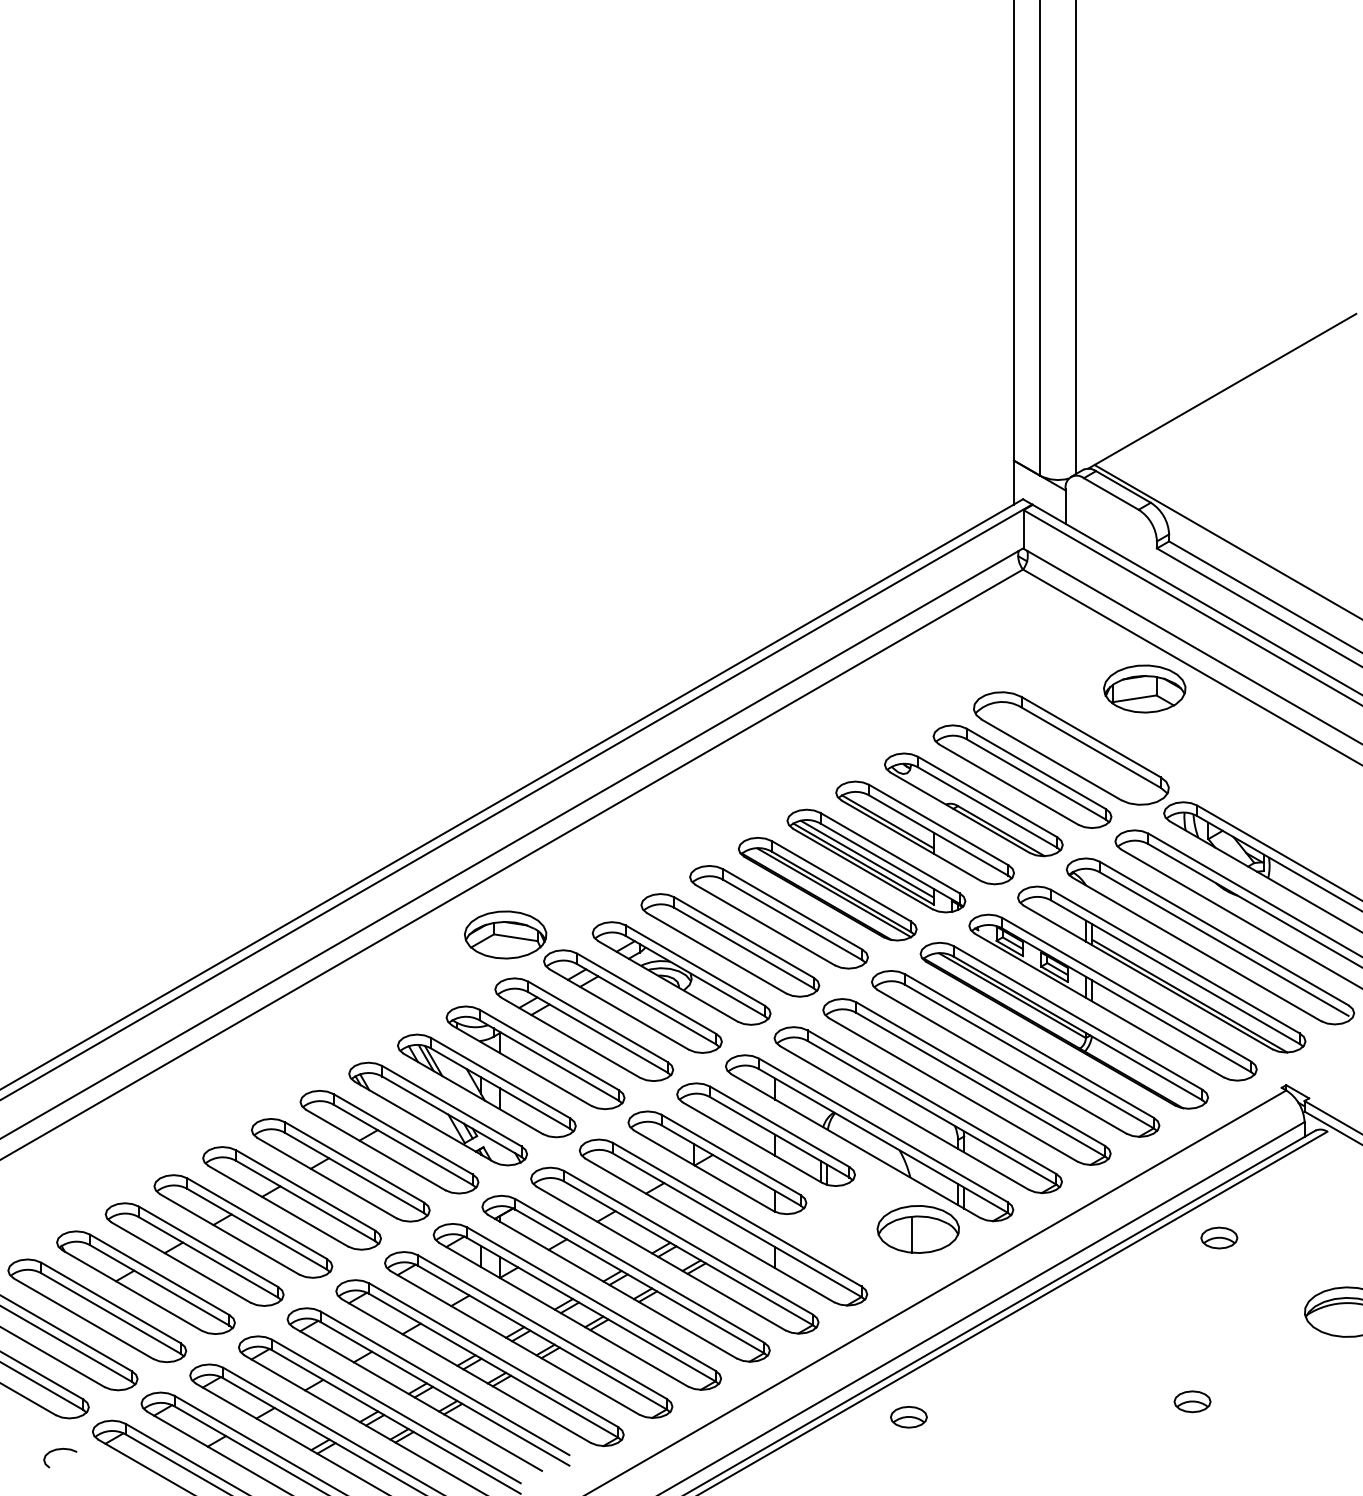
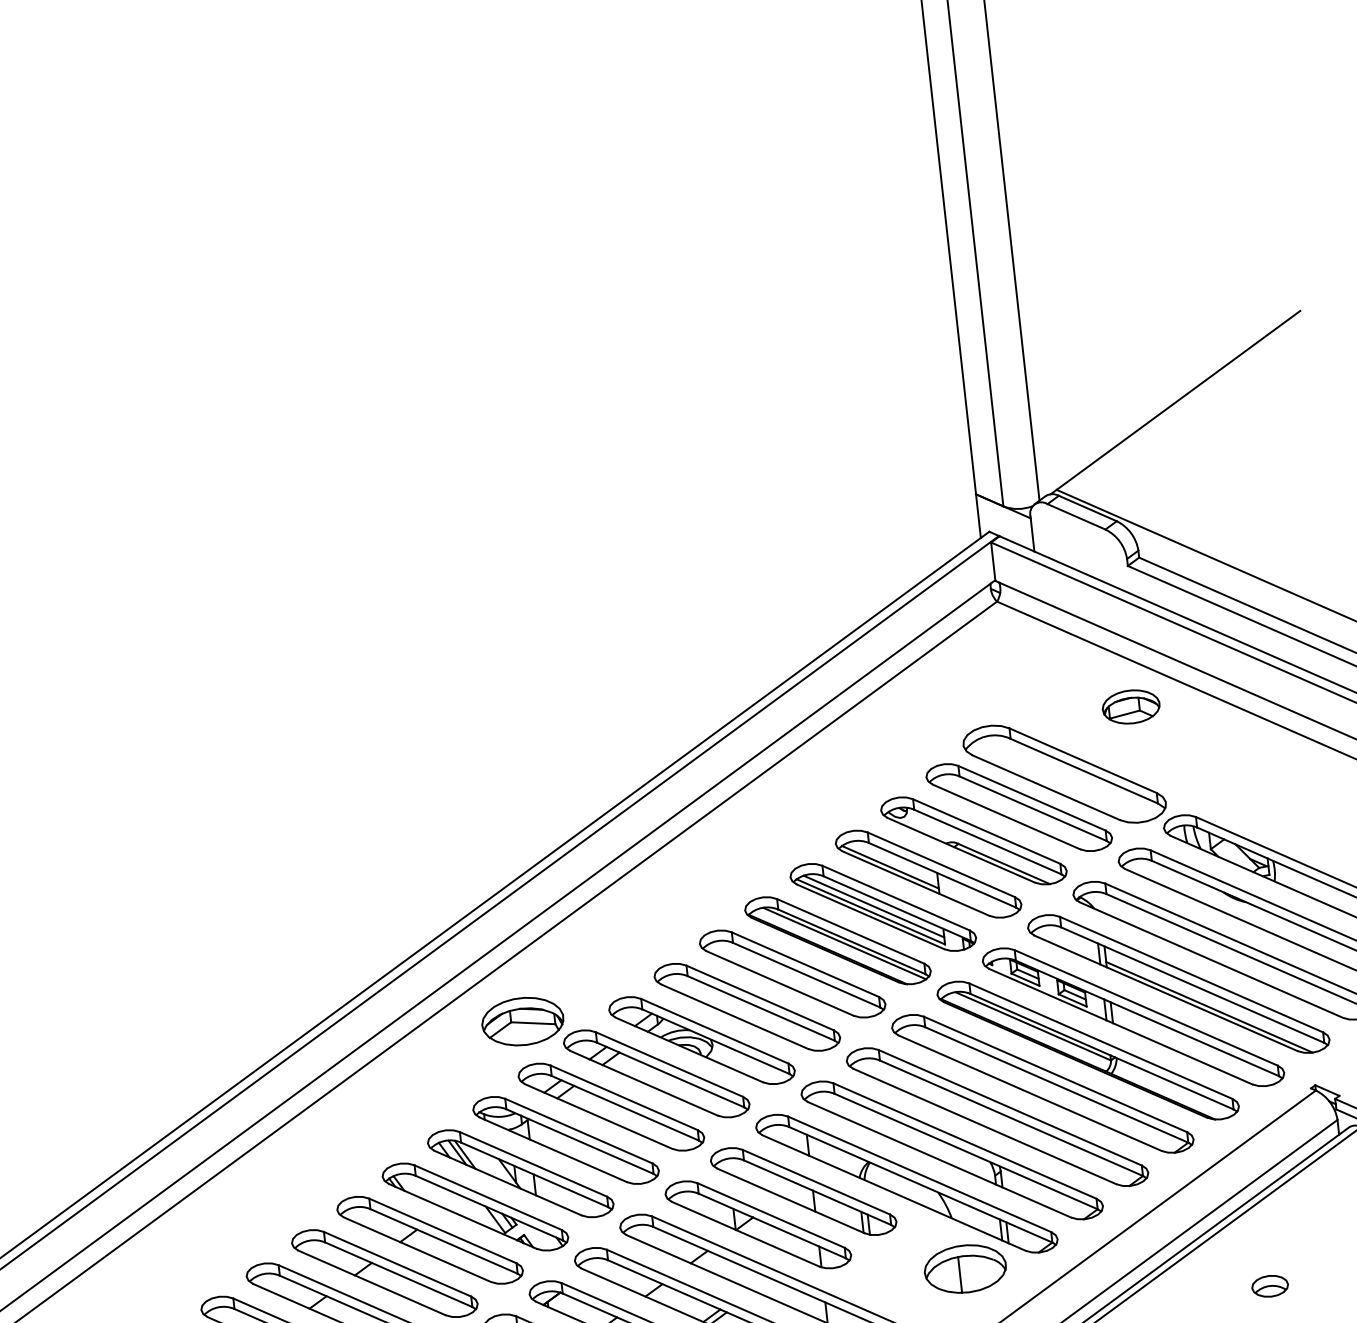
part: (1144, 688) -> (1130, 706), size x0.7
part: (1219, 1237) -> (1270, 1285), moved

